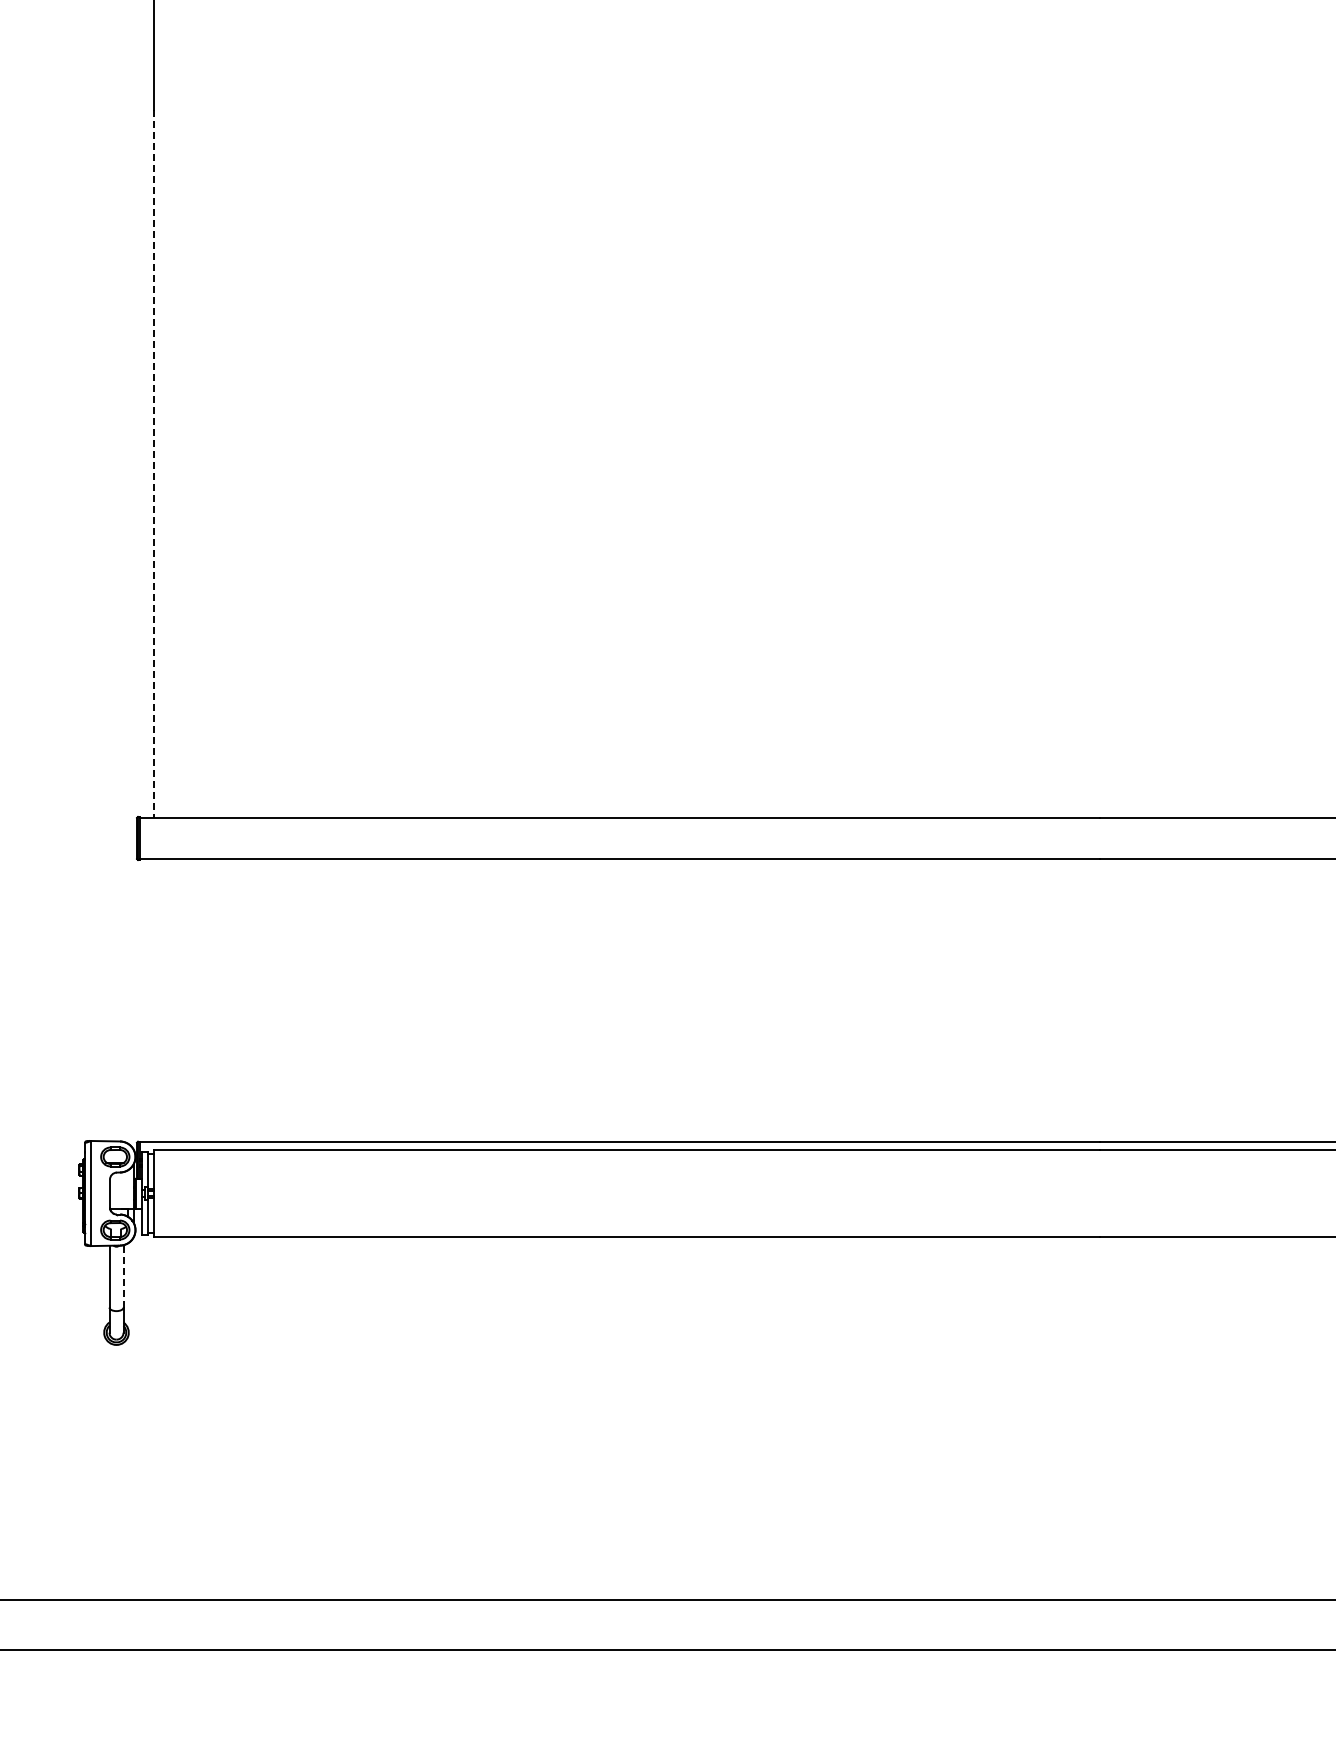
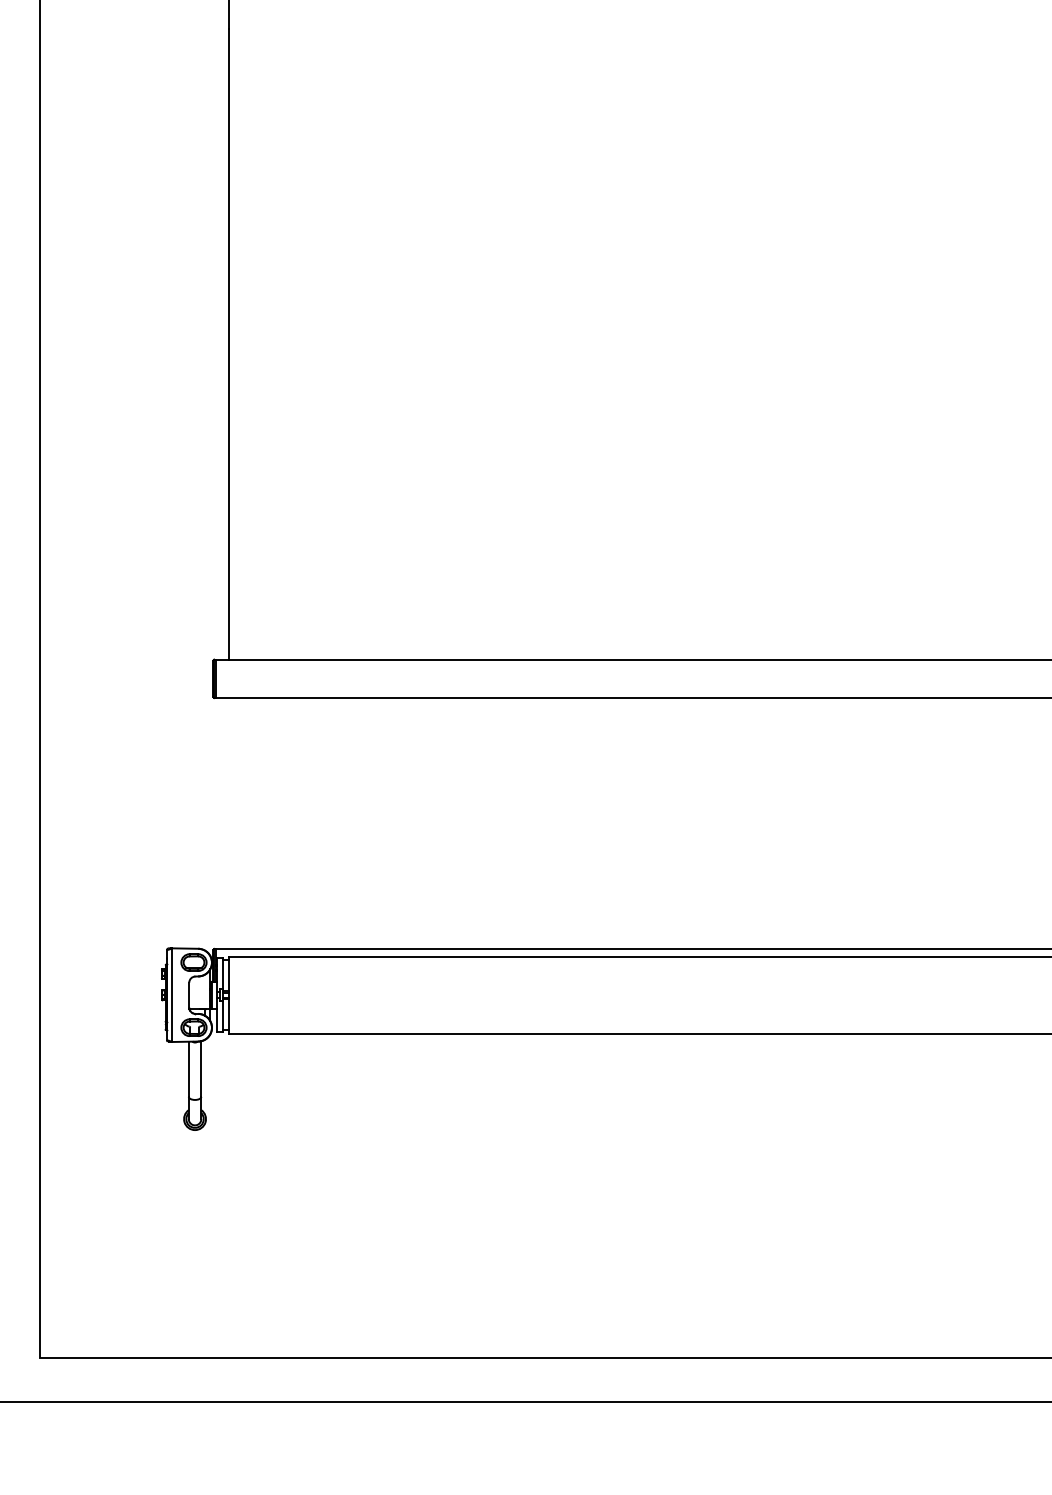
line: (154, 464) -> (228, 345), dashed -> solid
line: (123, 1275) -> (201, 1068), dashed -> solid

